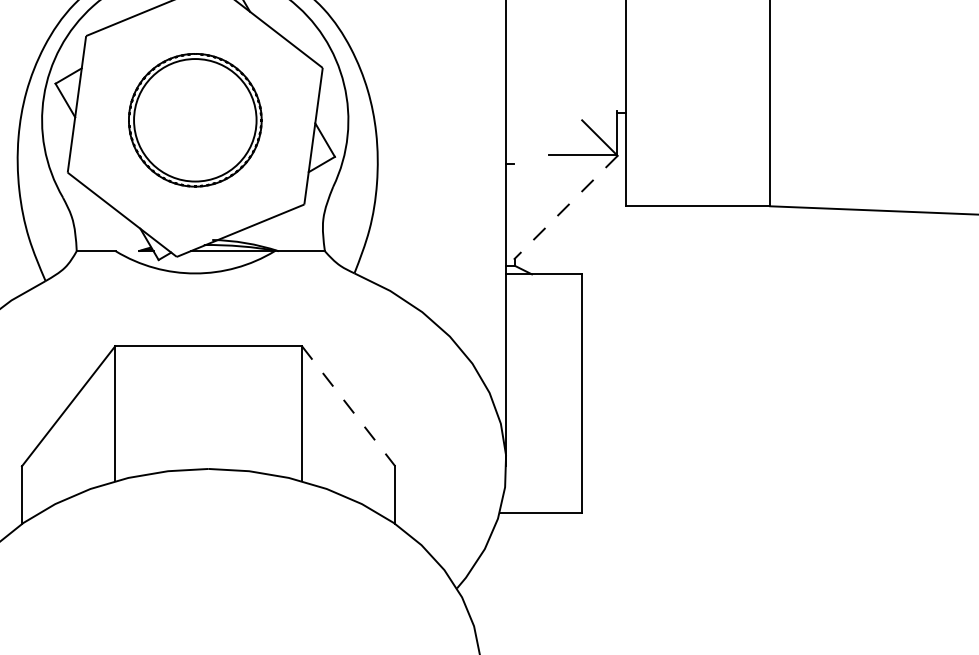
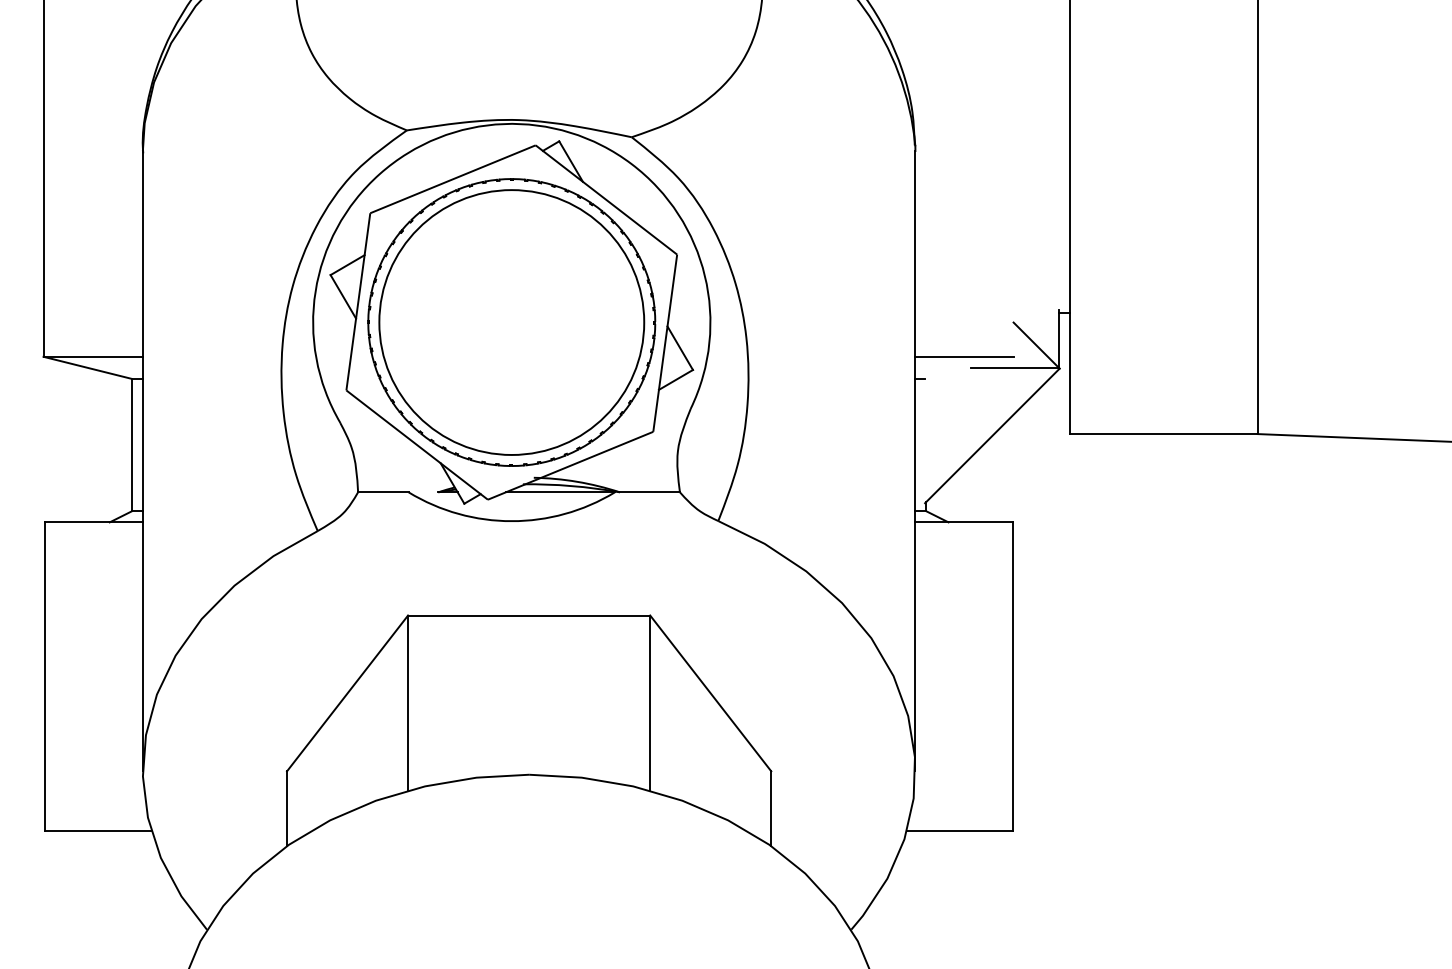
part: (195, 120) -> (511, 322), size x1.67
line: (544, 146) -> (964, 356), added
line: (565, 208) -> (992, 436), dashed -> solid
line: (348, 406) -> (710, 693), dashed -> solid

